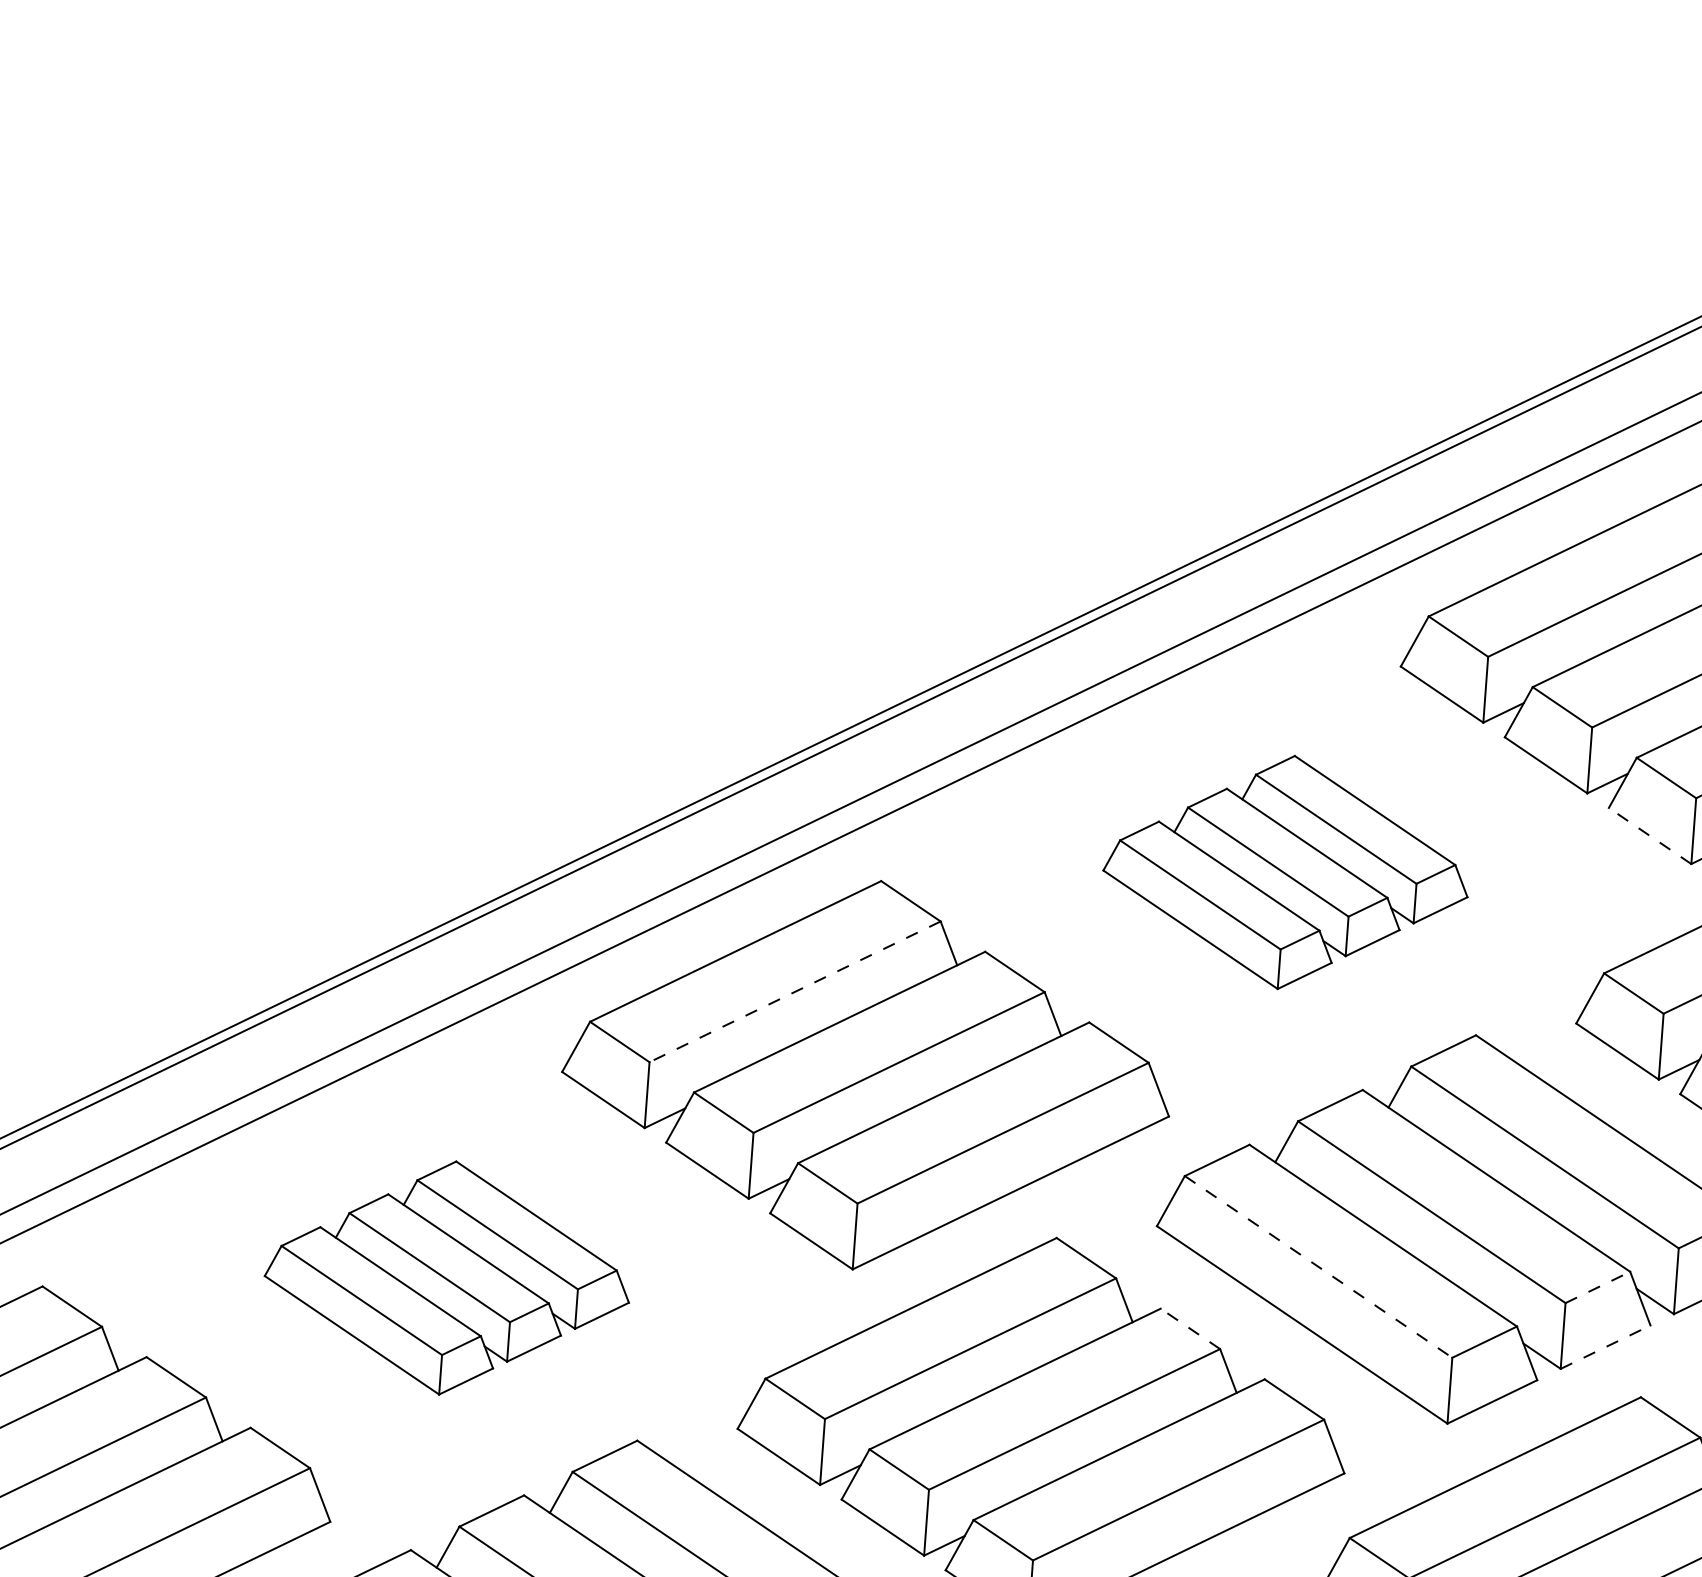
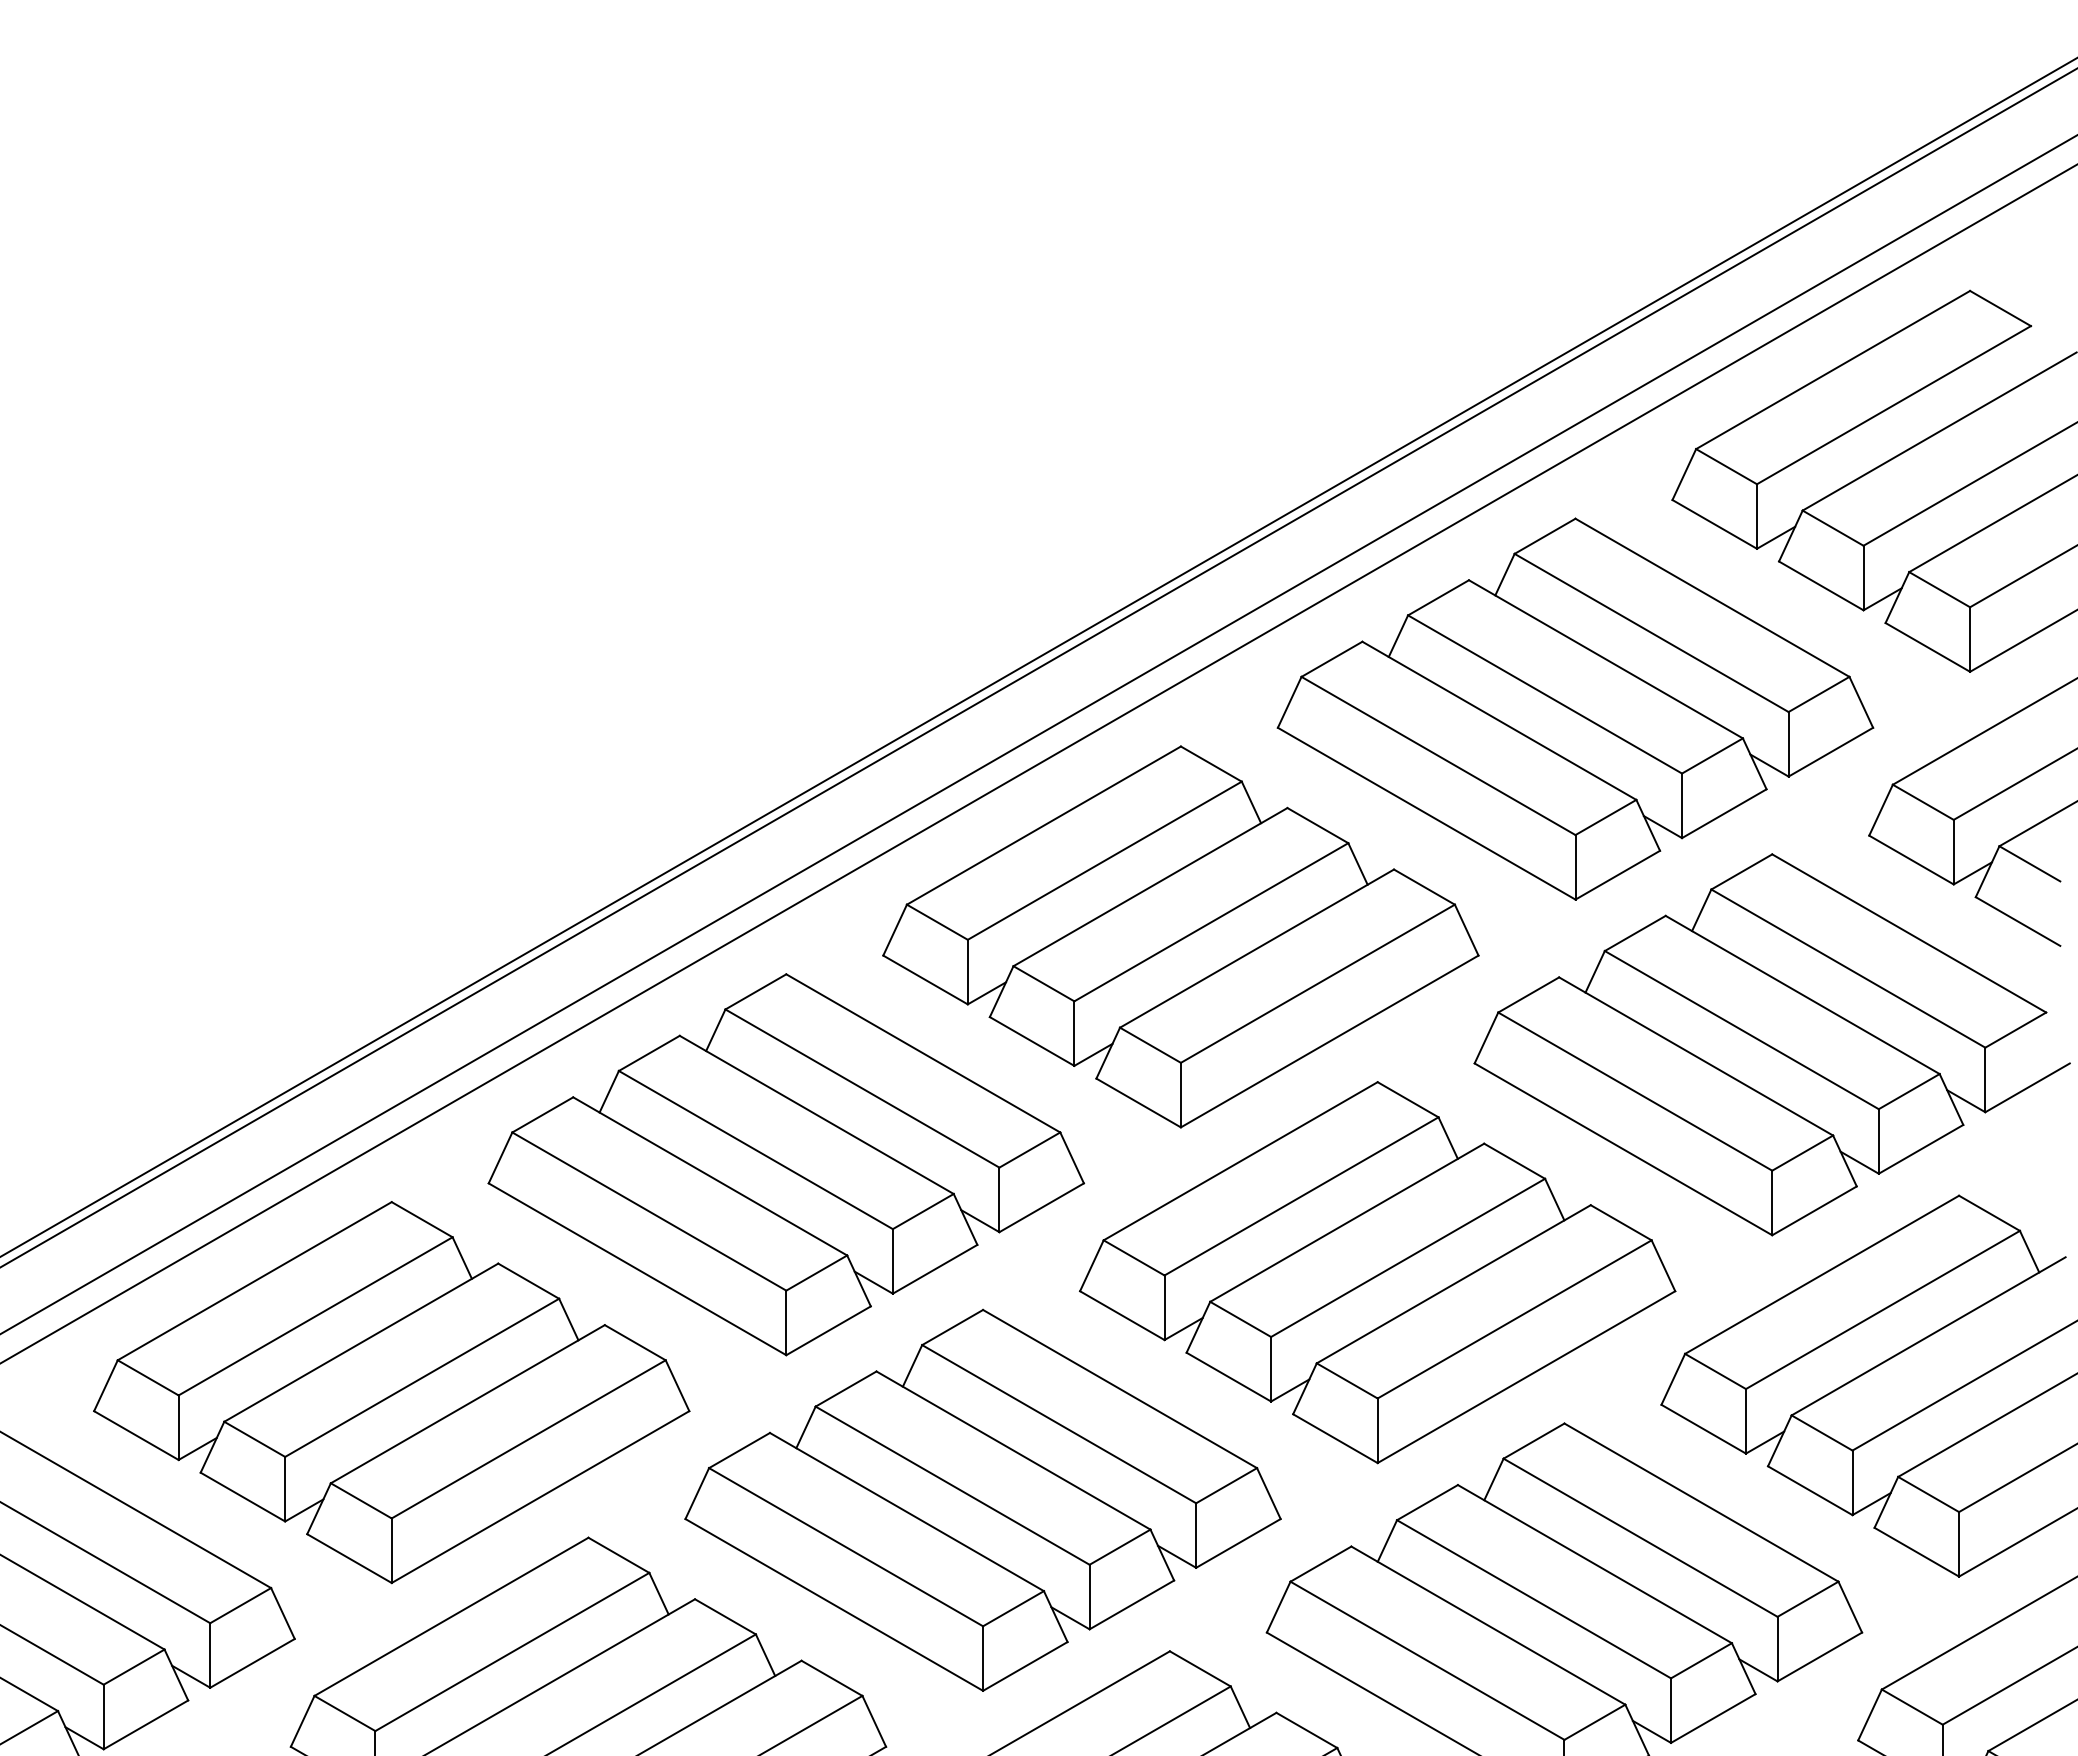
line: (1649, 836) -> (1927, 647), dashed -> solid
part: (1286, 871) -> (1575, 708), size x1.67
line: (794, 992) -> (1104, 861), dashed -> solid
line: (1318, 1266) -> (1635, 1091), dashed -> solid
part: (447, 1277) -> (786, 1164), size x1.67
line: (1598, 1287) -> (1909, 1091), dashed -> solid
line: (1190, 1329) -> (1514, 1161), dashed -> solid
line: (1606, 1347) -> (1921, 1149), dashed -> solid

